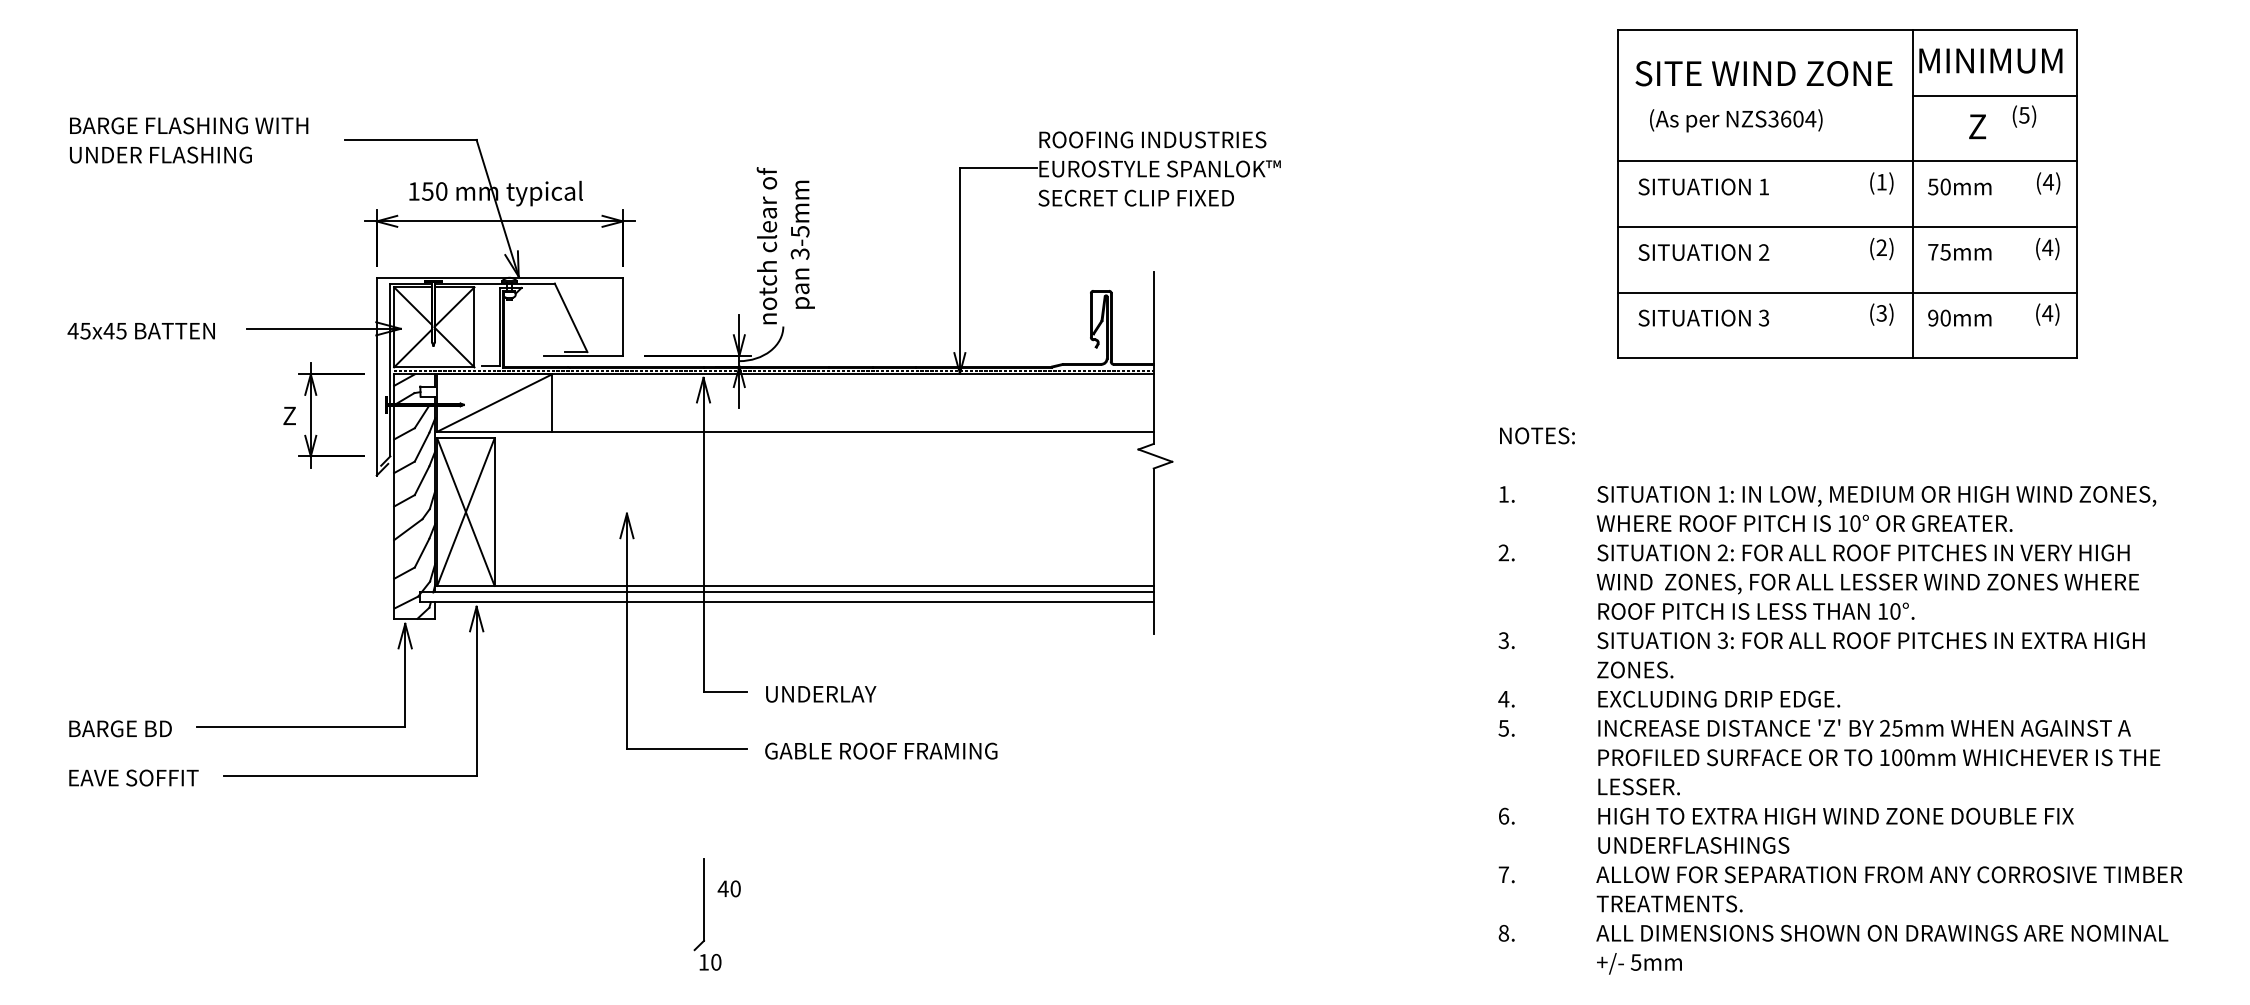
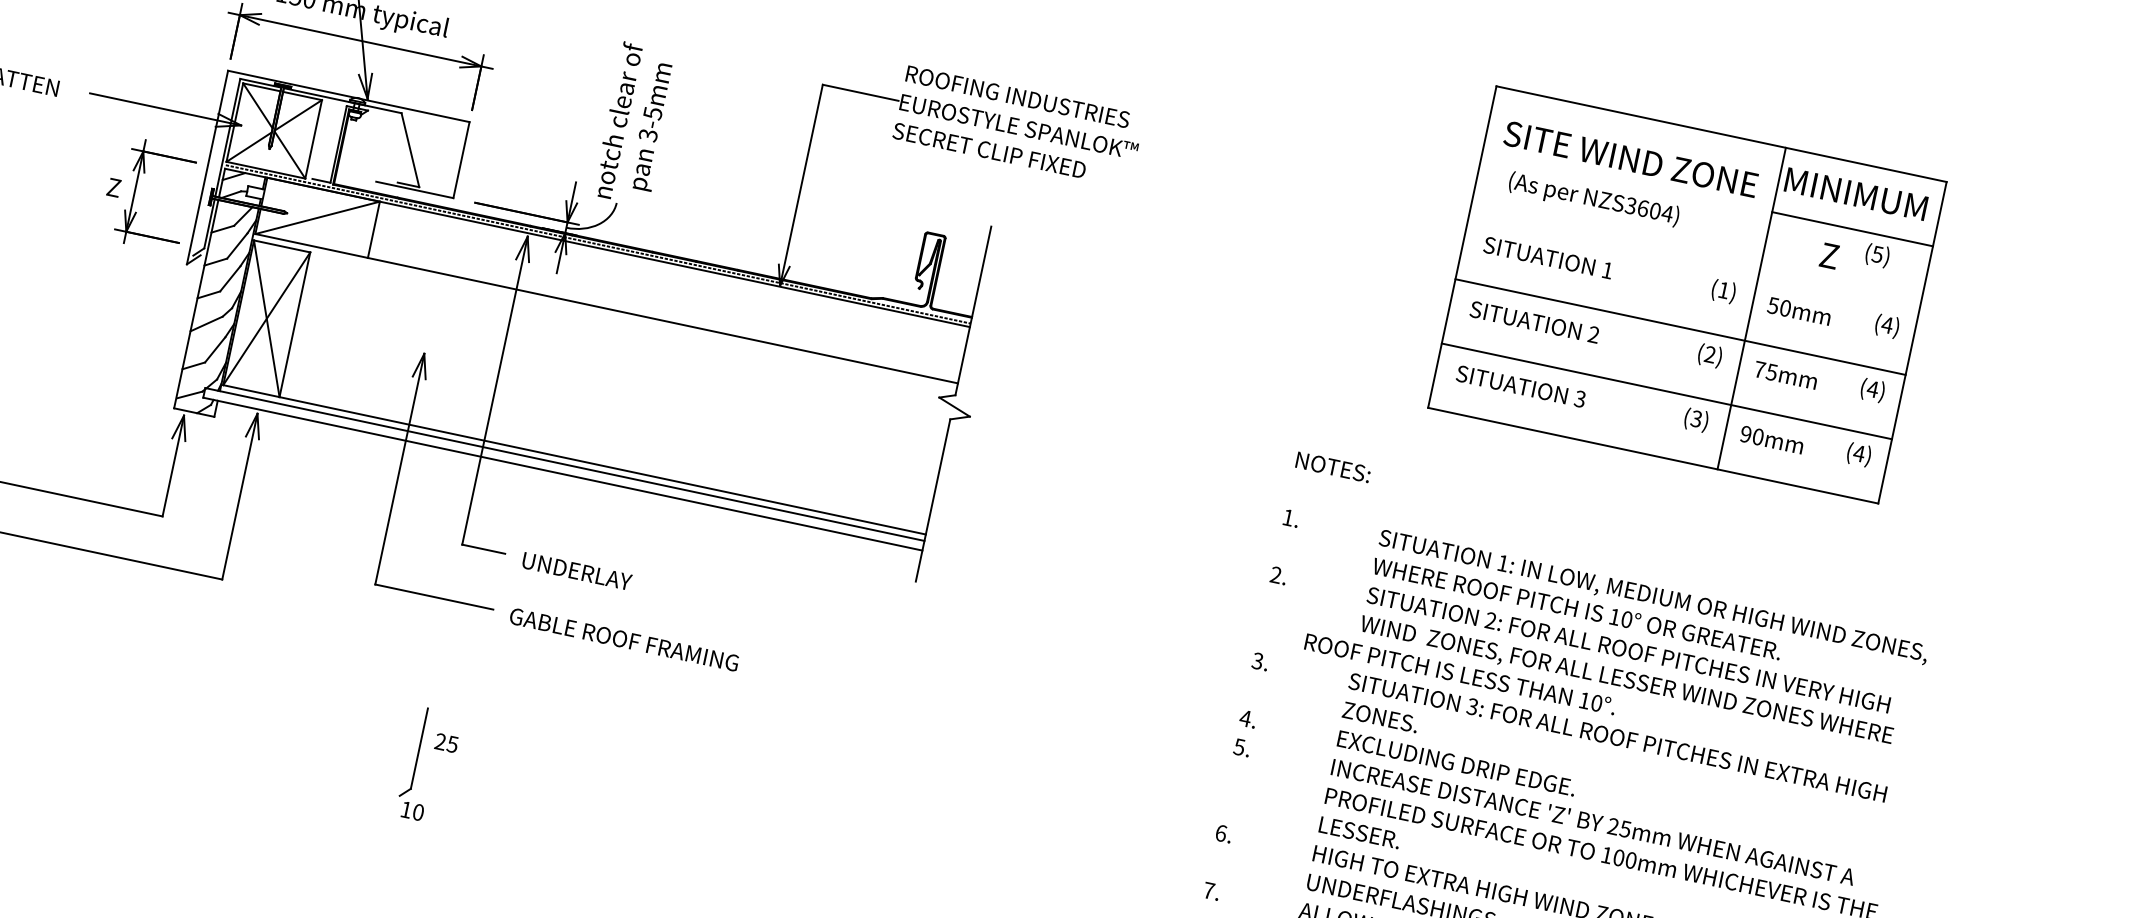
line: (1846, 161) -> (1693, 262), removed
text: (1756, 610) -> (1460, 673), moved
text: (728, 888) -> (445, 742), 40 -> 25

